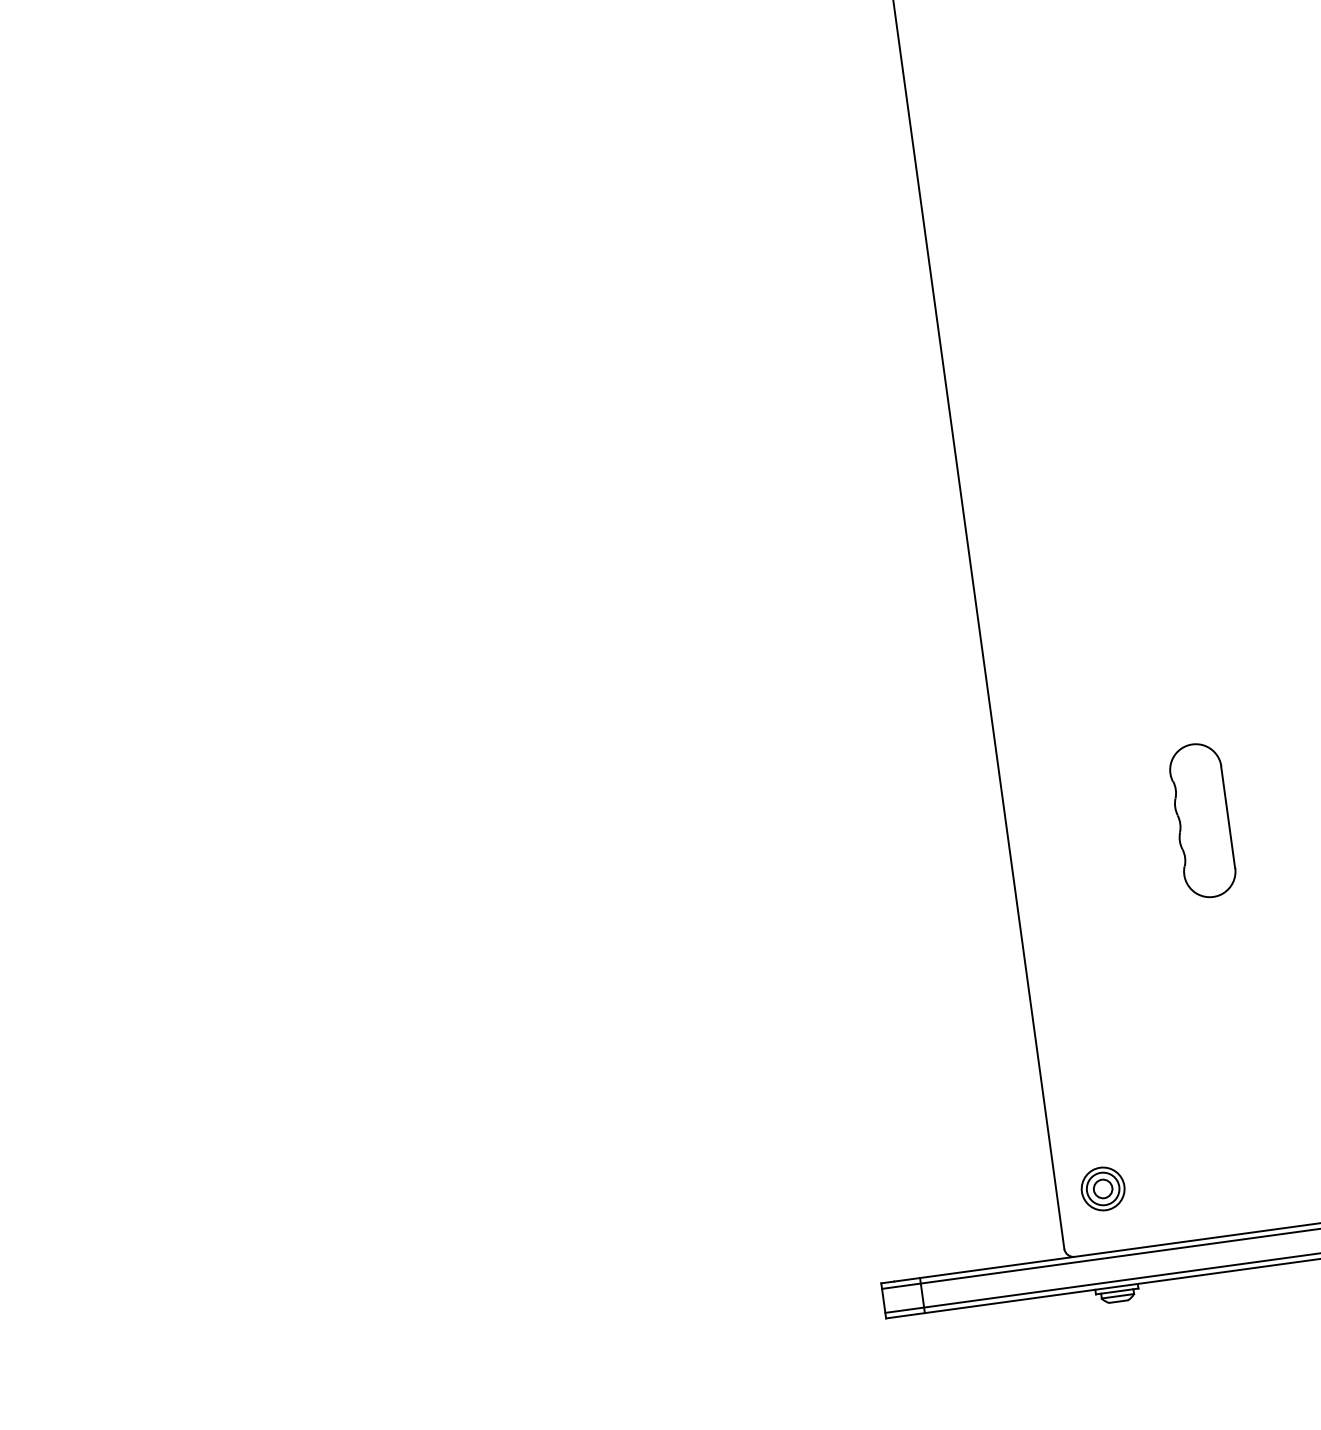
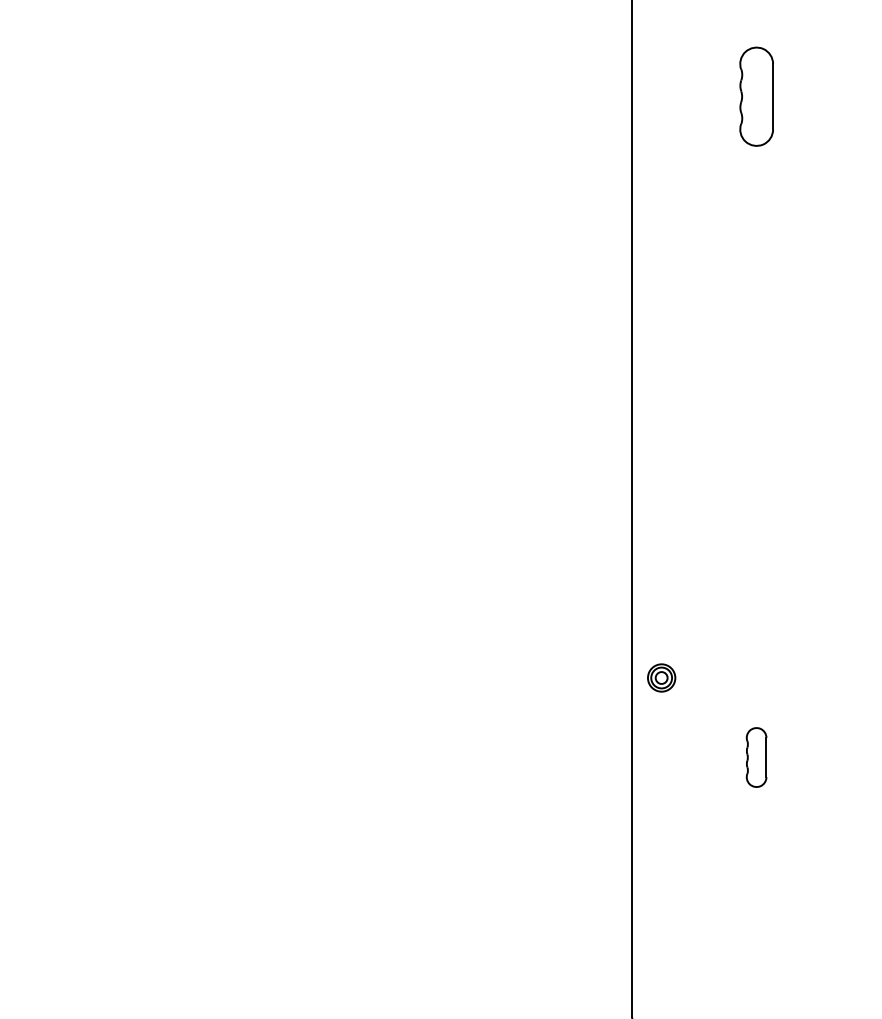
part: (1202, 820) -> (756, 757), size x0.6
part: (1102, 1188) -> (661, 677), moved

